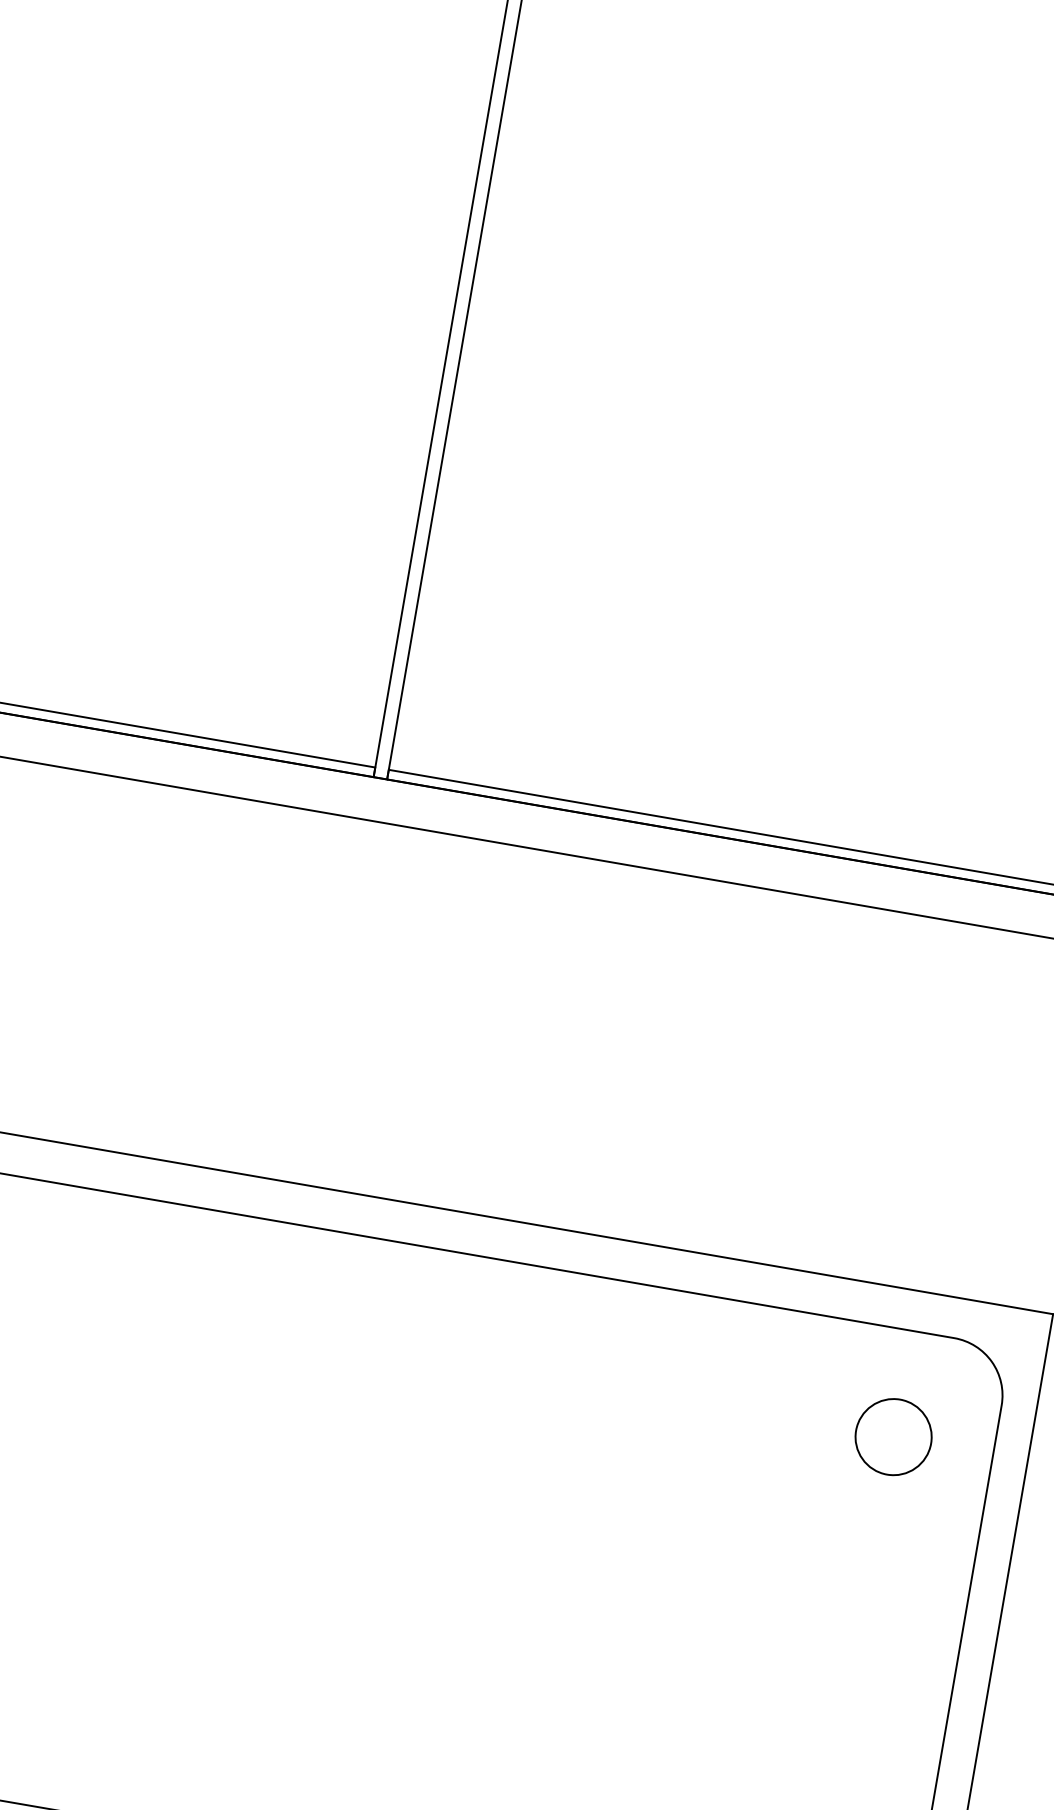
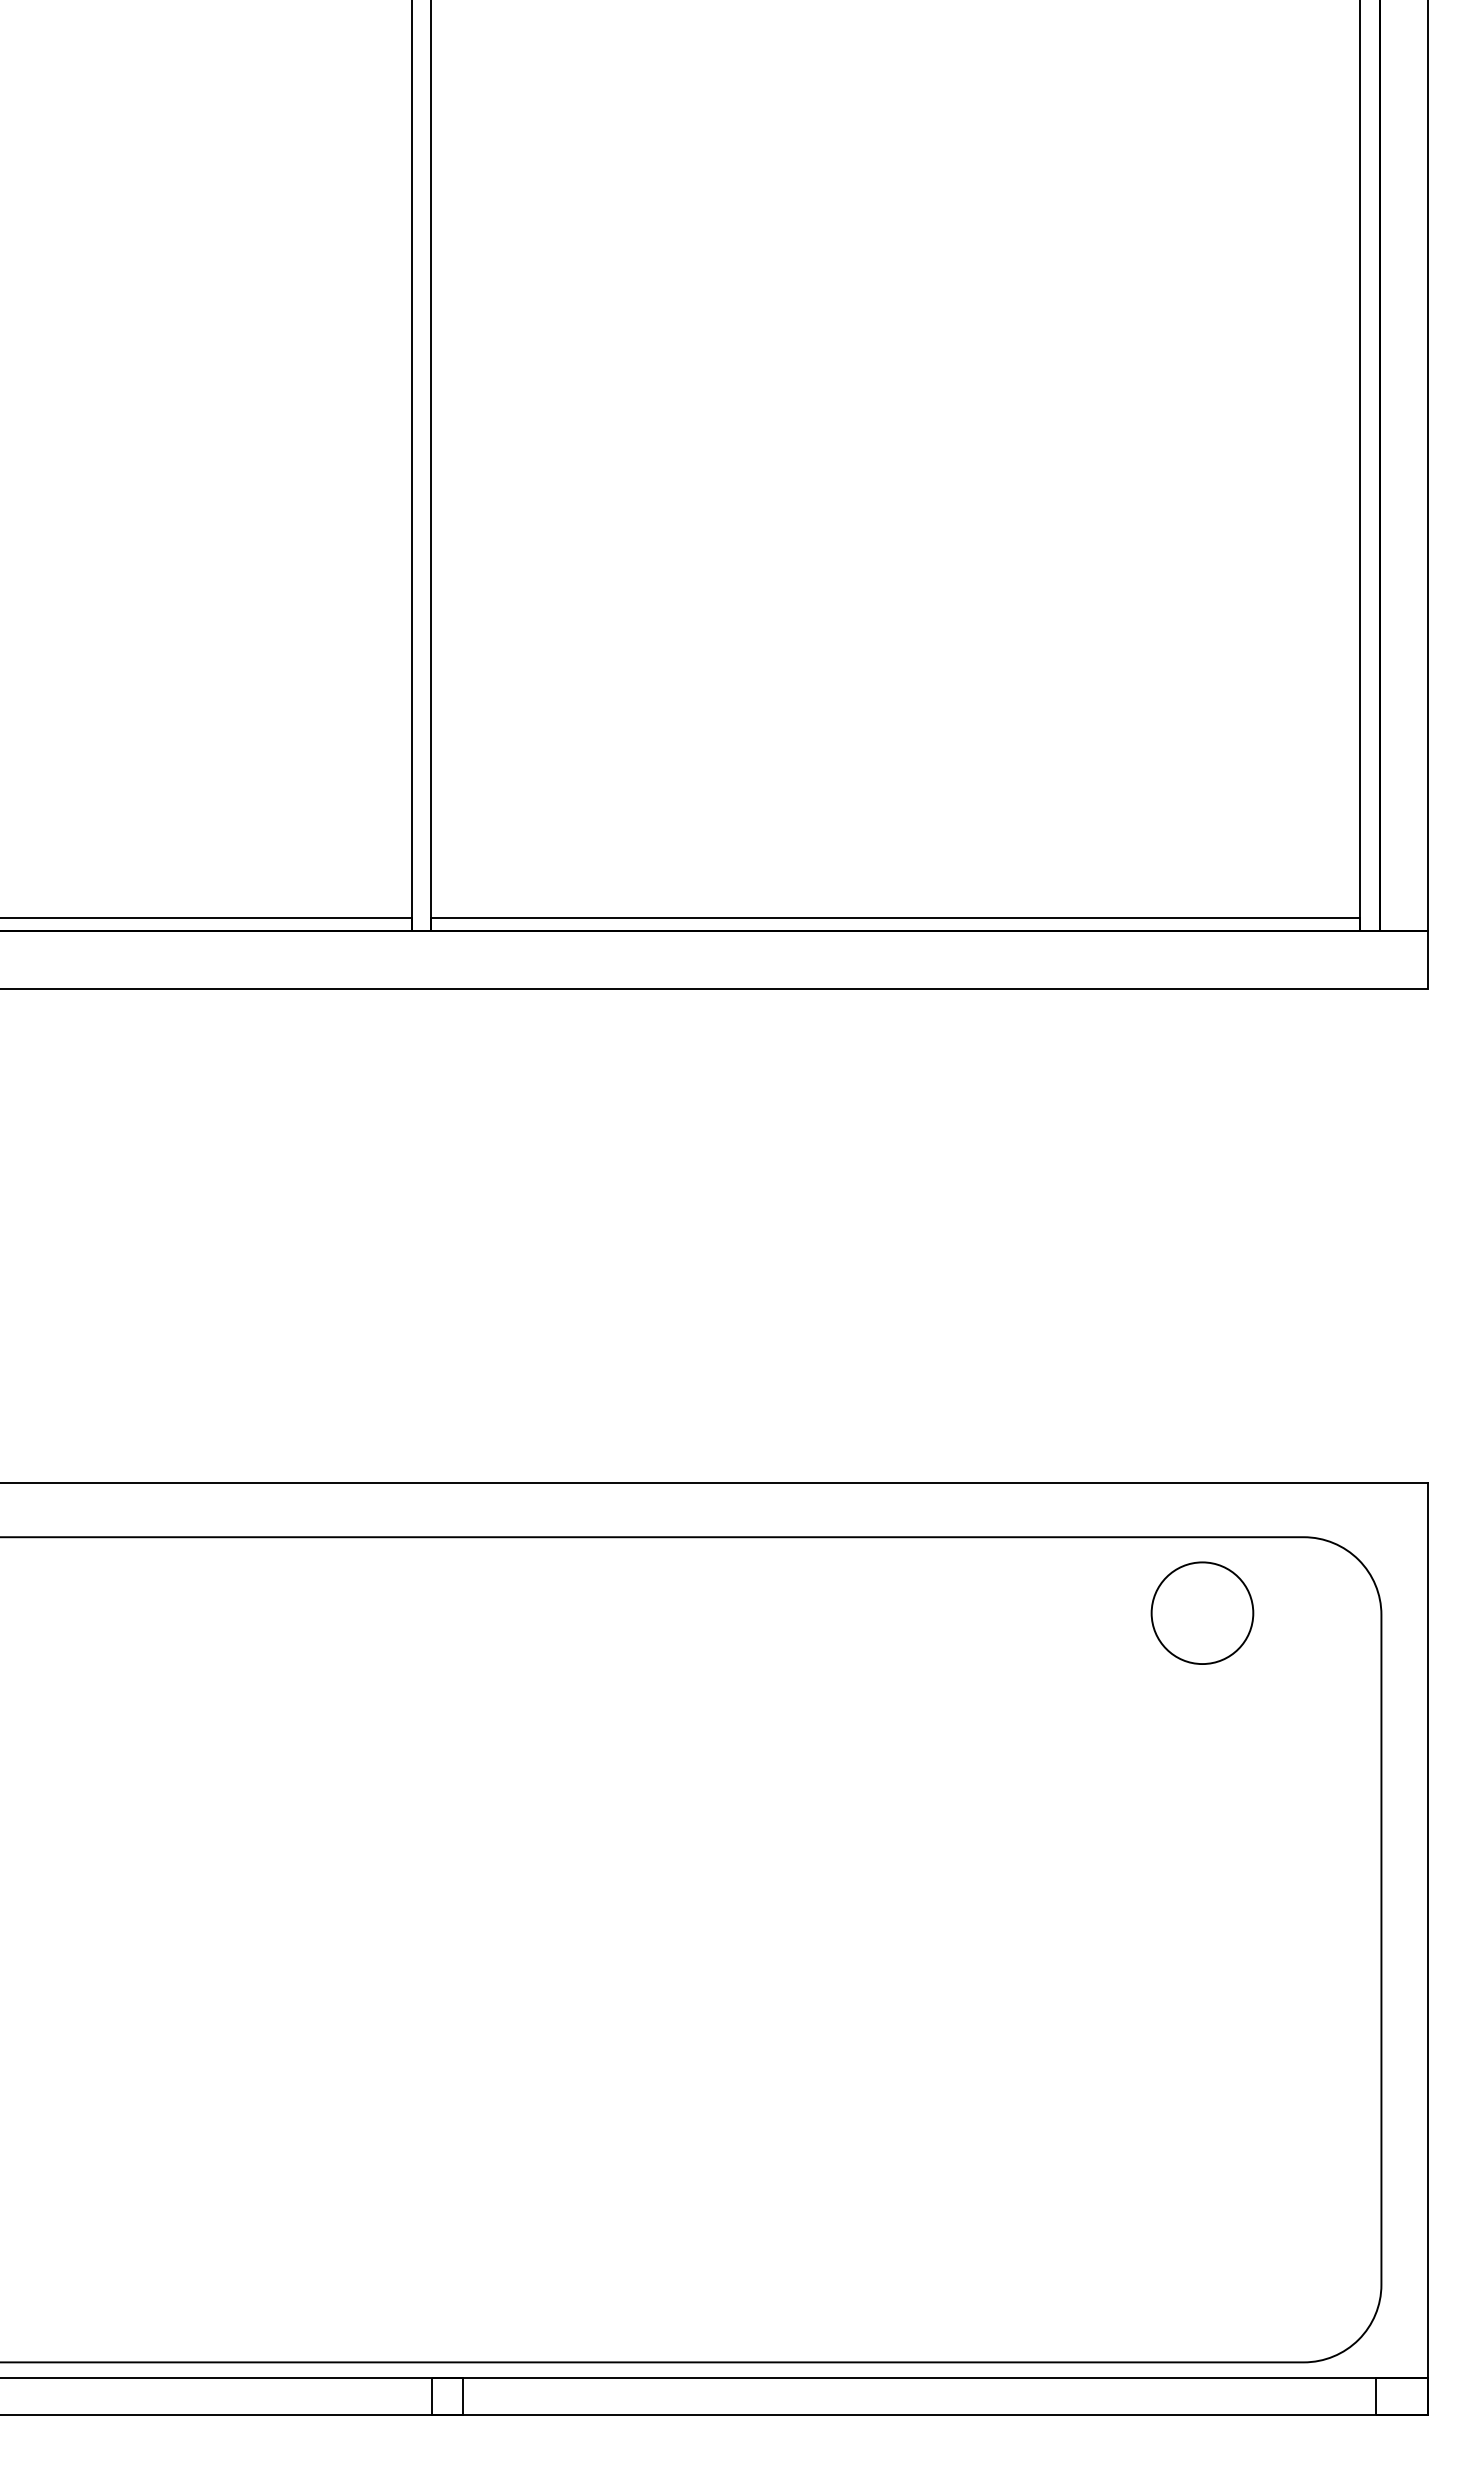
circle: (893, 1436) -> (1202, 1612), moved

